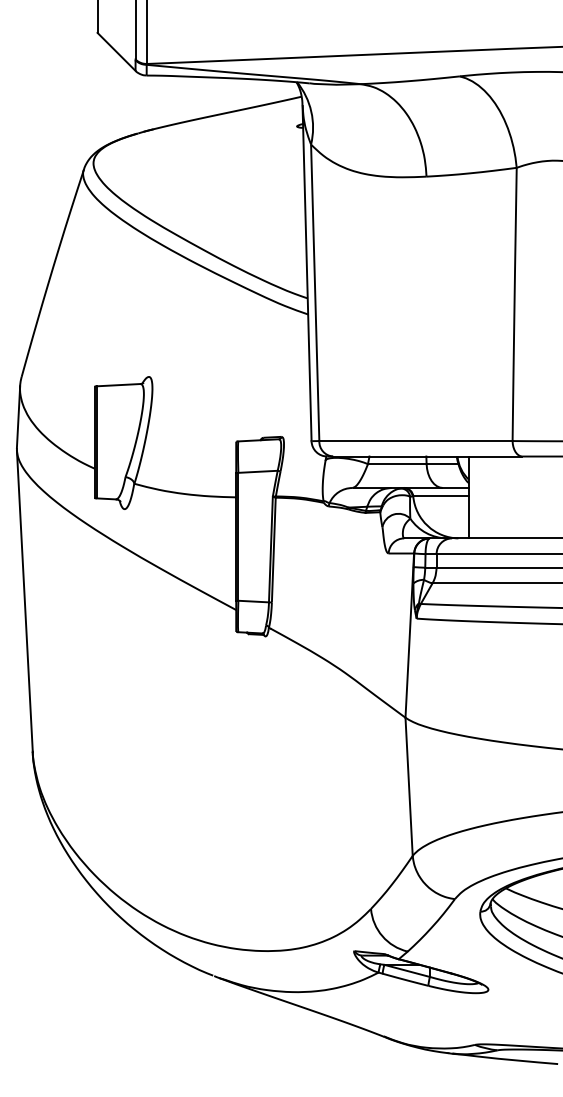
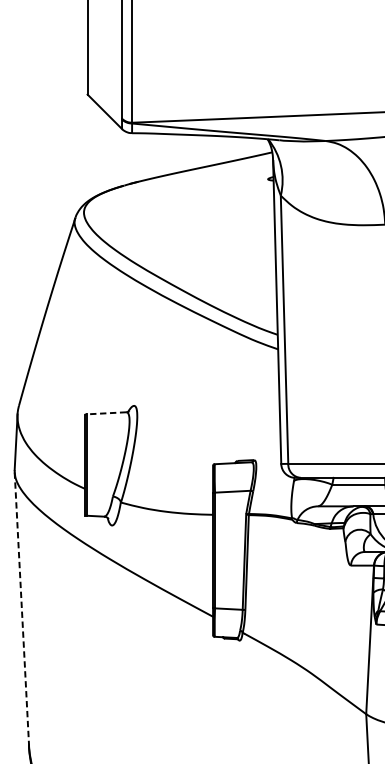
line: (118, 385) -> (106, 413), solid -> dashed
line: (24, 601) -> (21, 609), solid -> dashed

